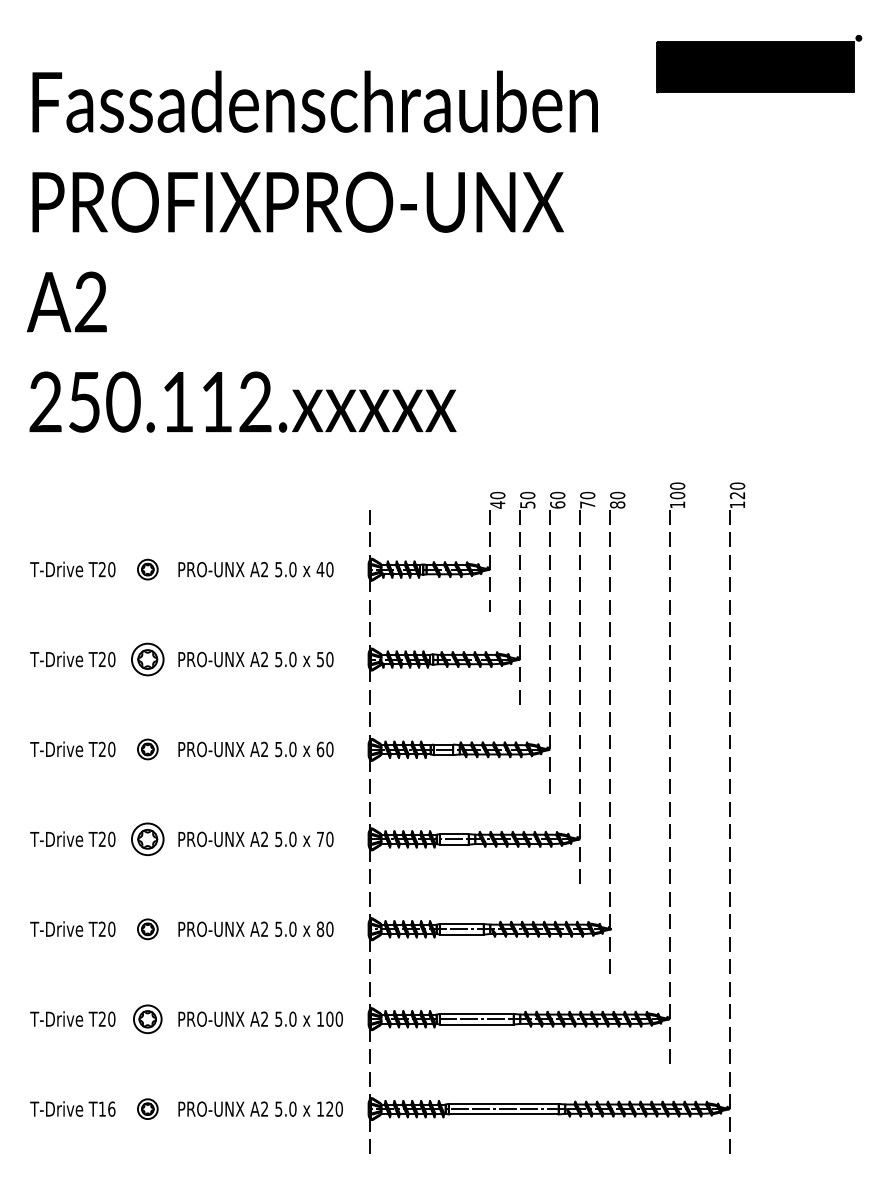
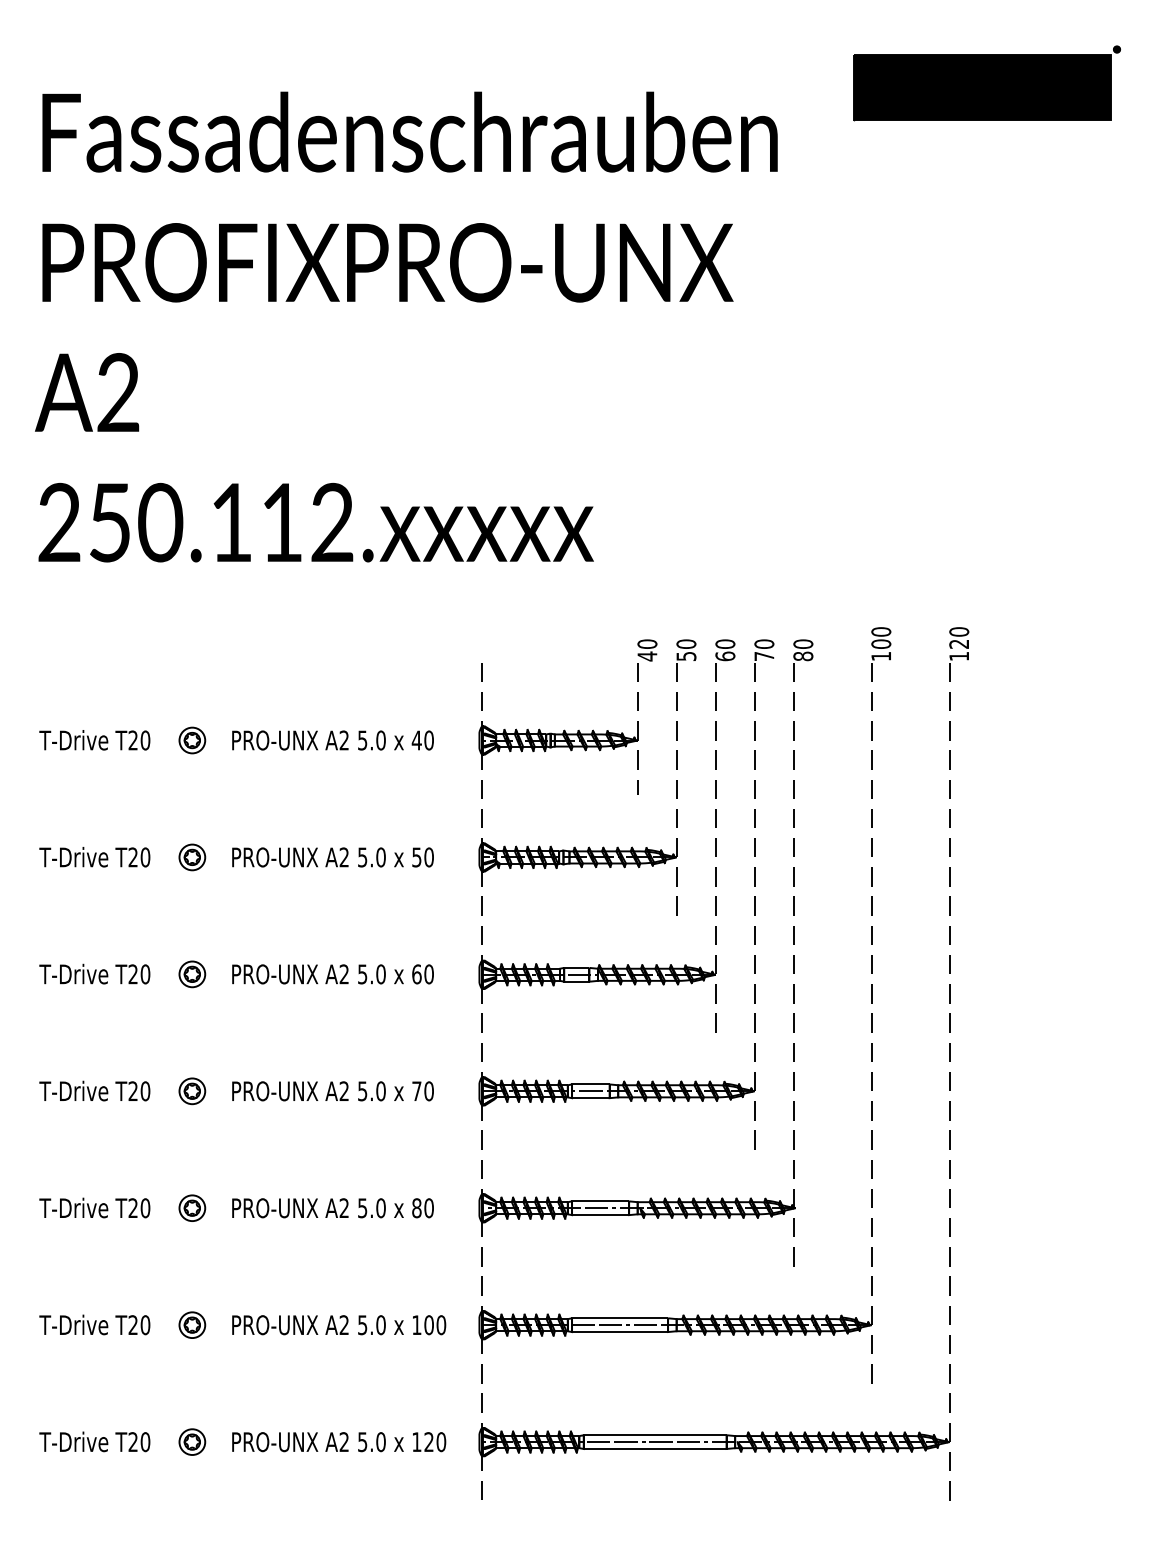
part: (147, 659) -> (192, 857), size x0.62
part: (147, 839) -> (192, 1091), size x0.62
part: (147, 1018) -> (192, 1324), size x0.71
text: (107, 1108) -> (139, 1441), T16 -> T20

